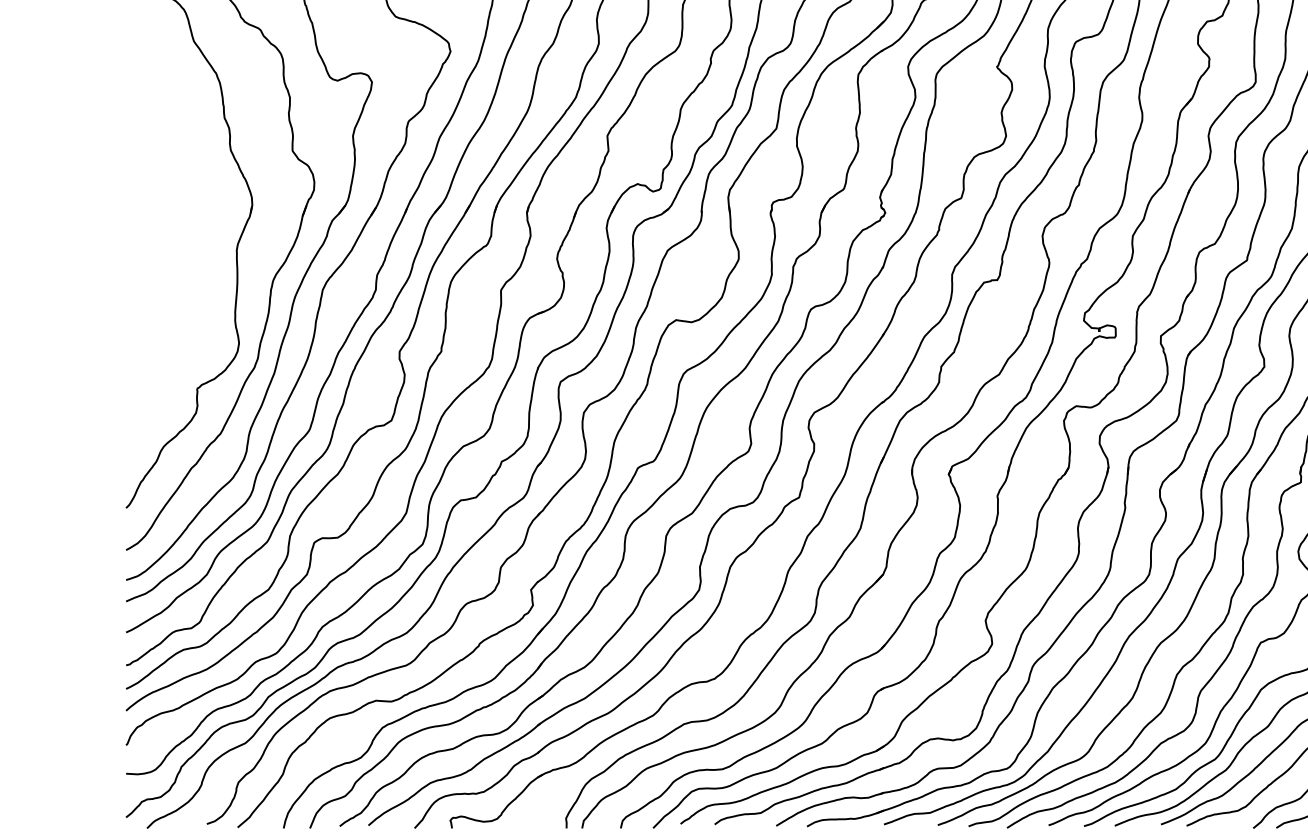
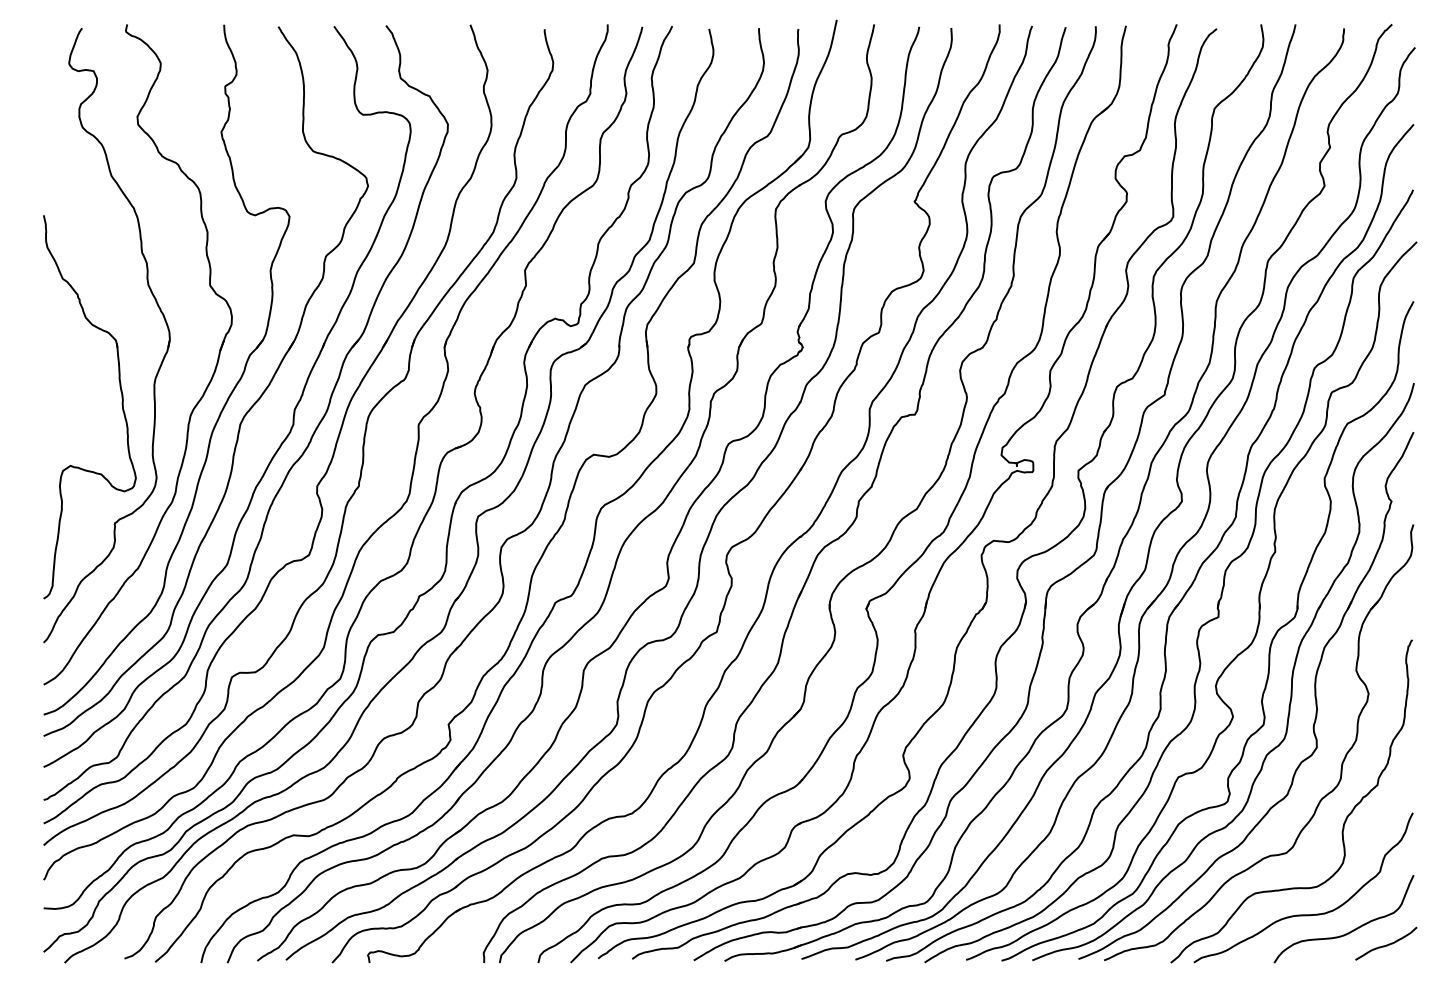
part: (203, 270) -> (121, 405), added

